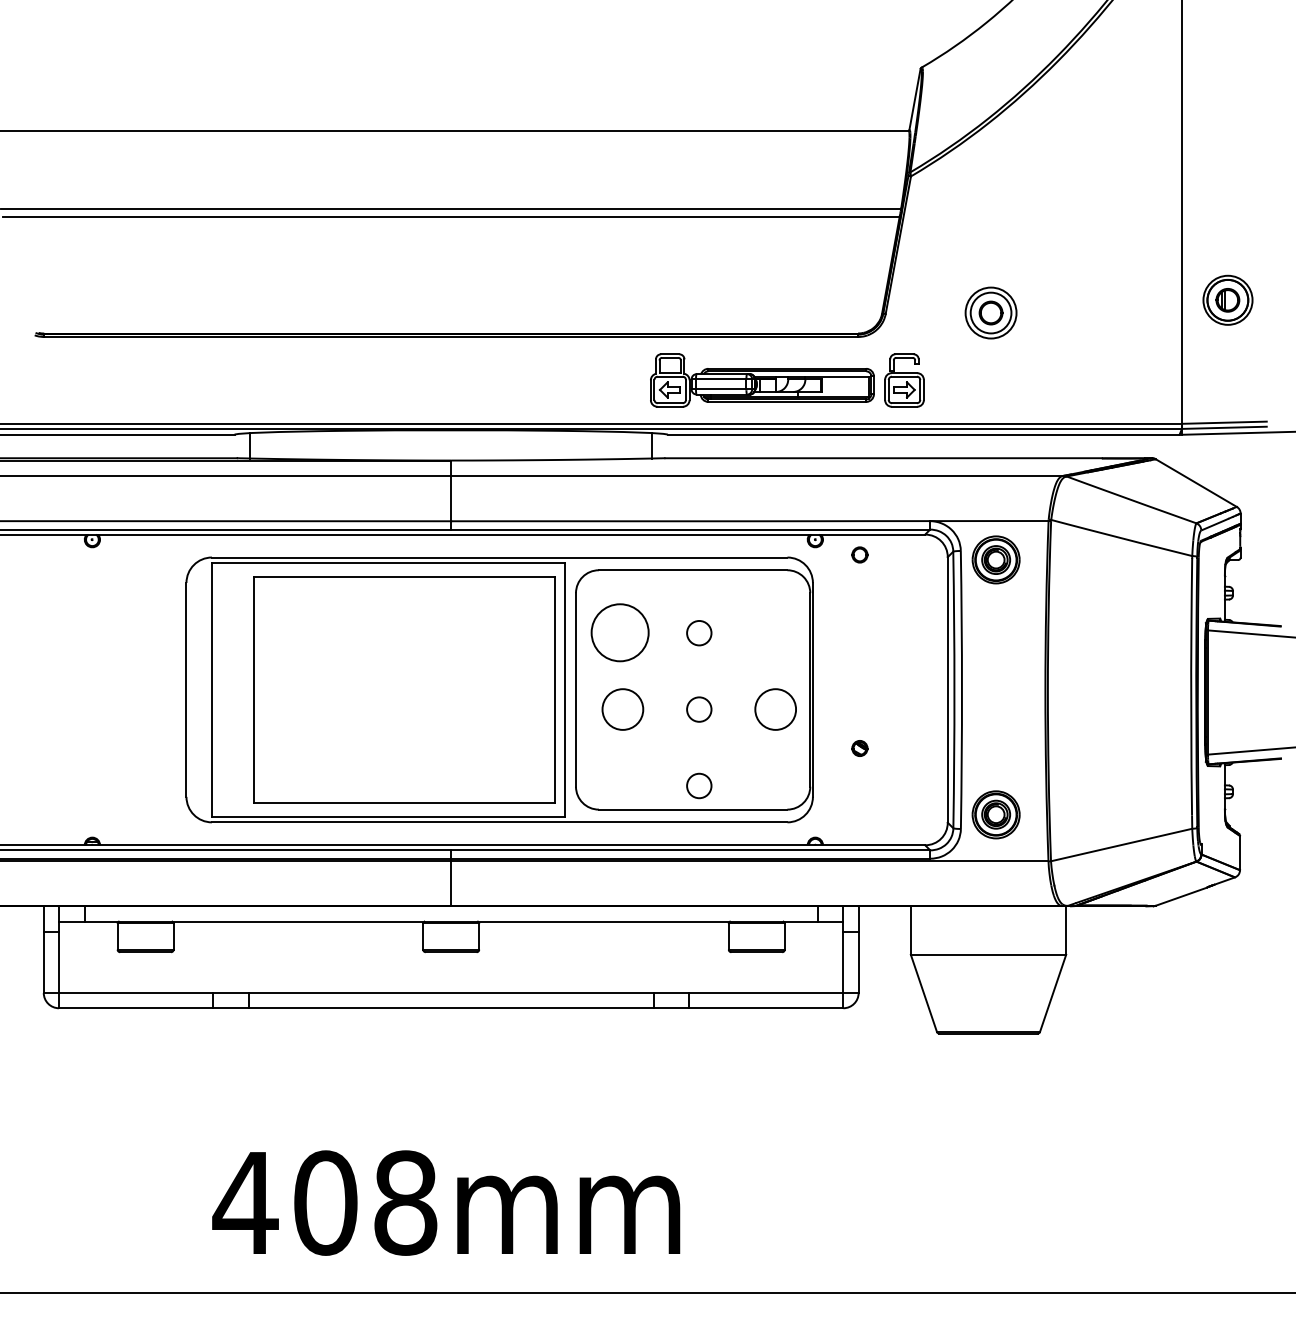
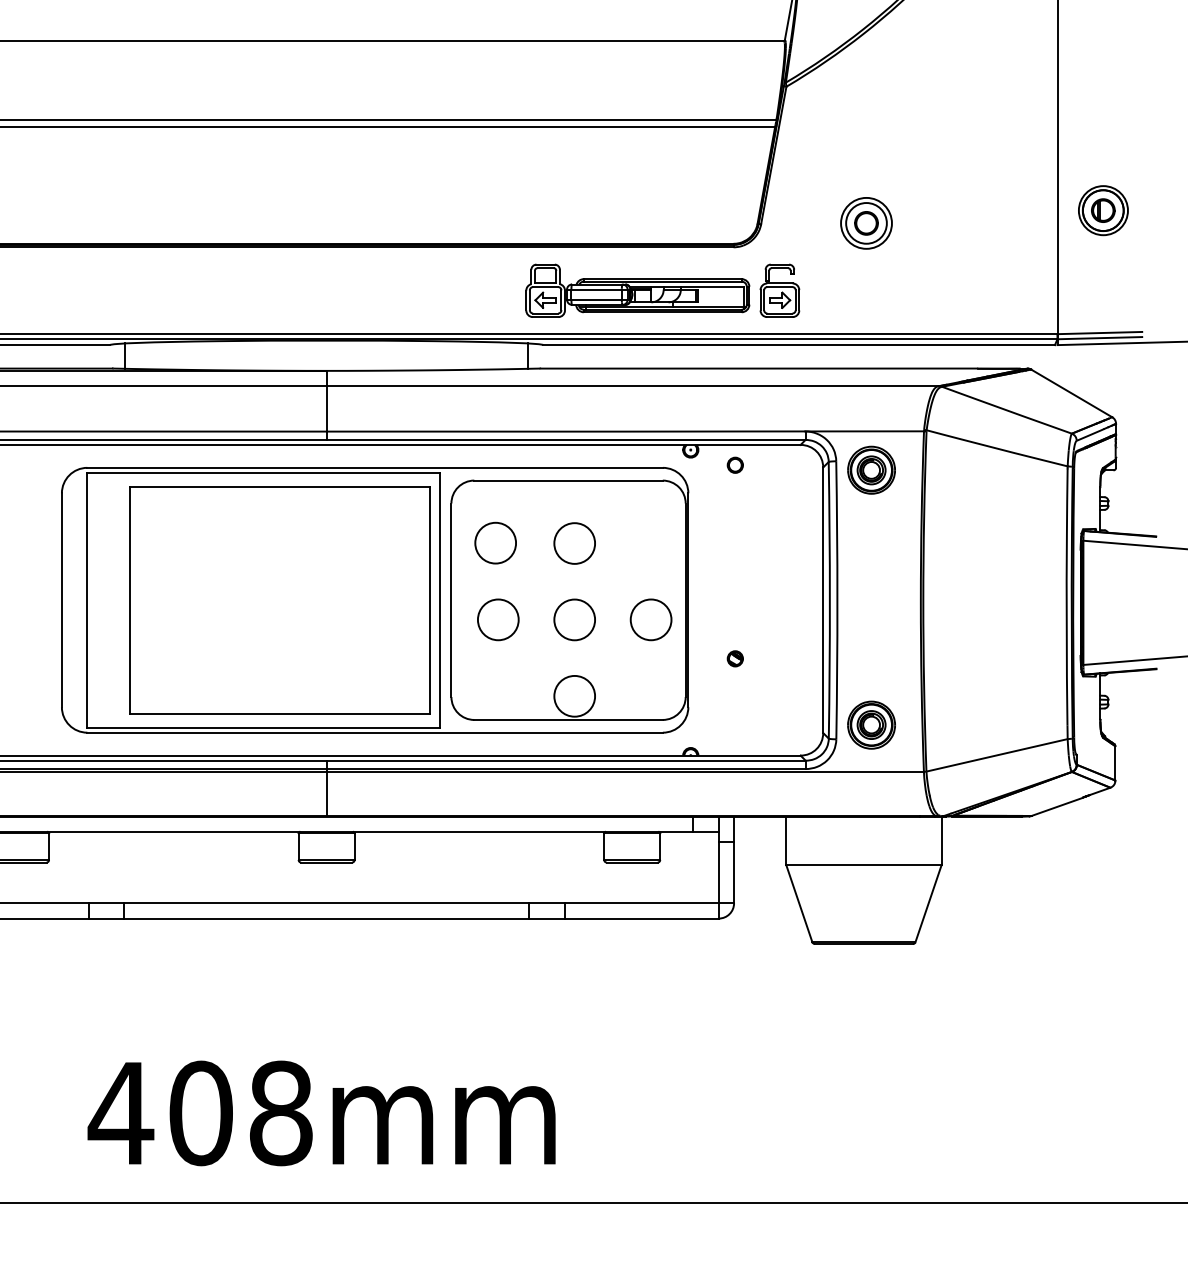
circle: (620, 632) -> (495, 542), size x0.71
circle: (698, 632) -> (573, 542), size x1.67
circle: (698, 709) -> (573, 619), size x1.67
circle: (698, 785) -> (573, 695), size x1.67

